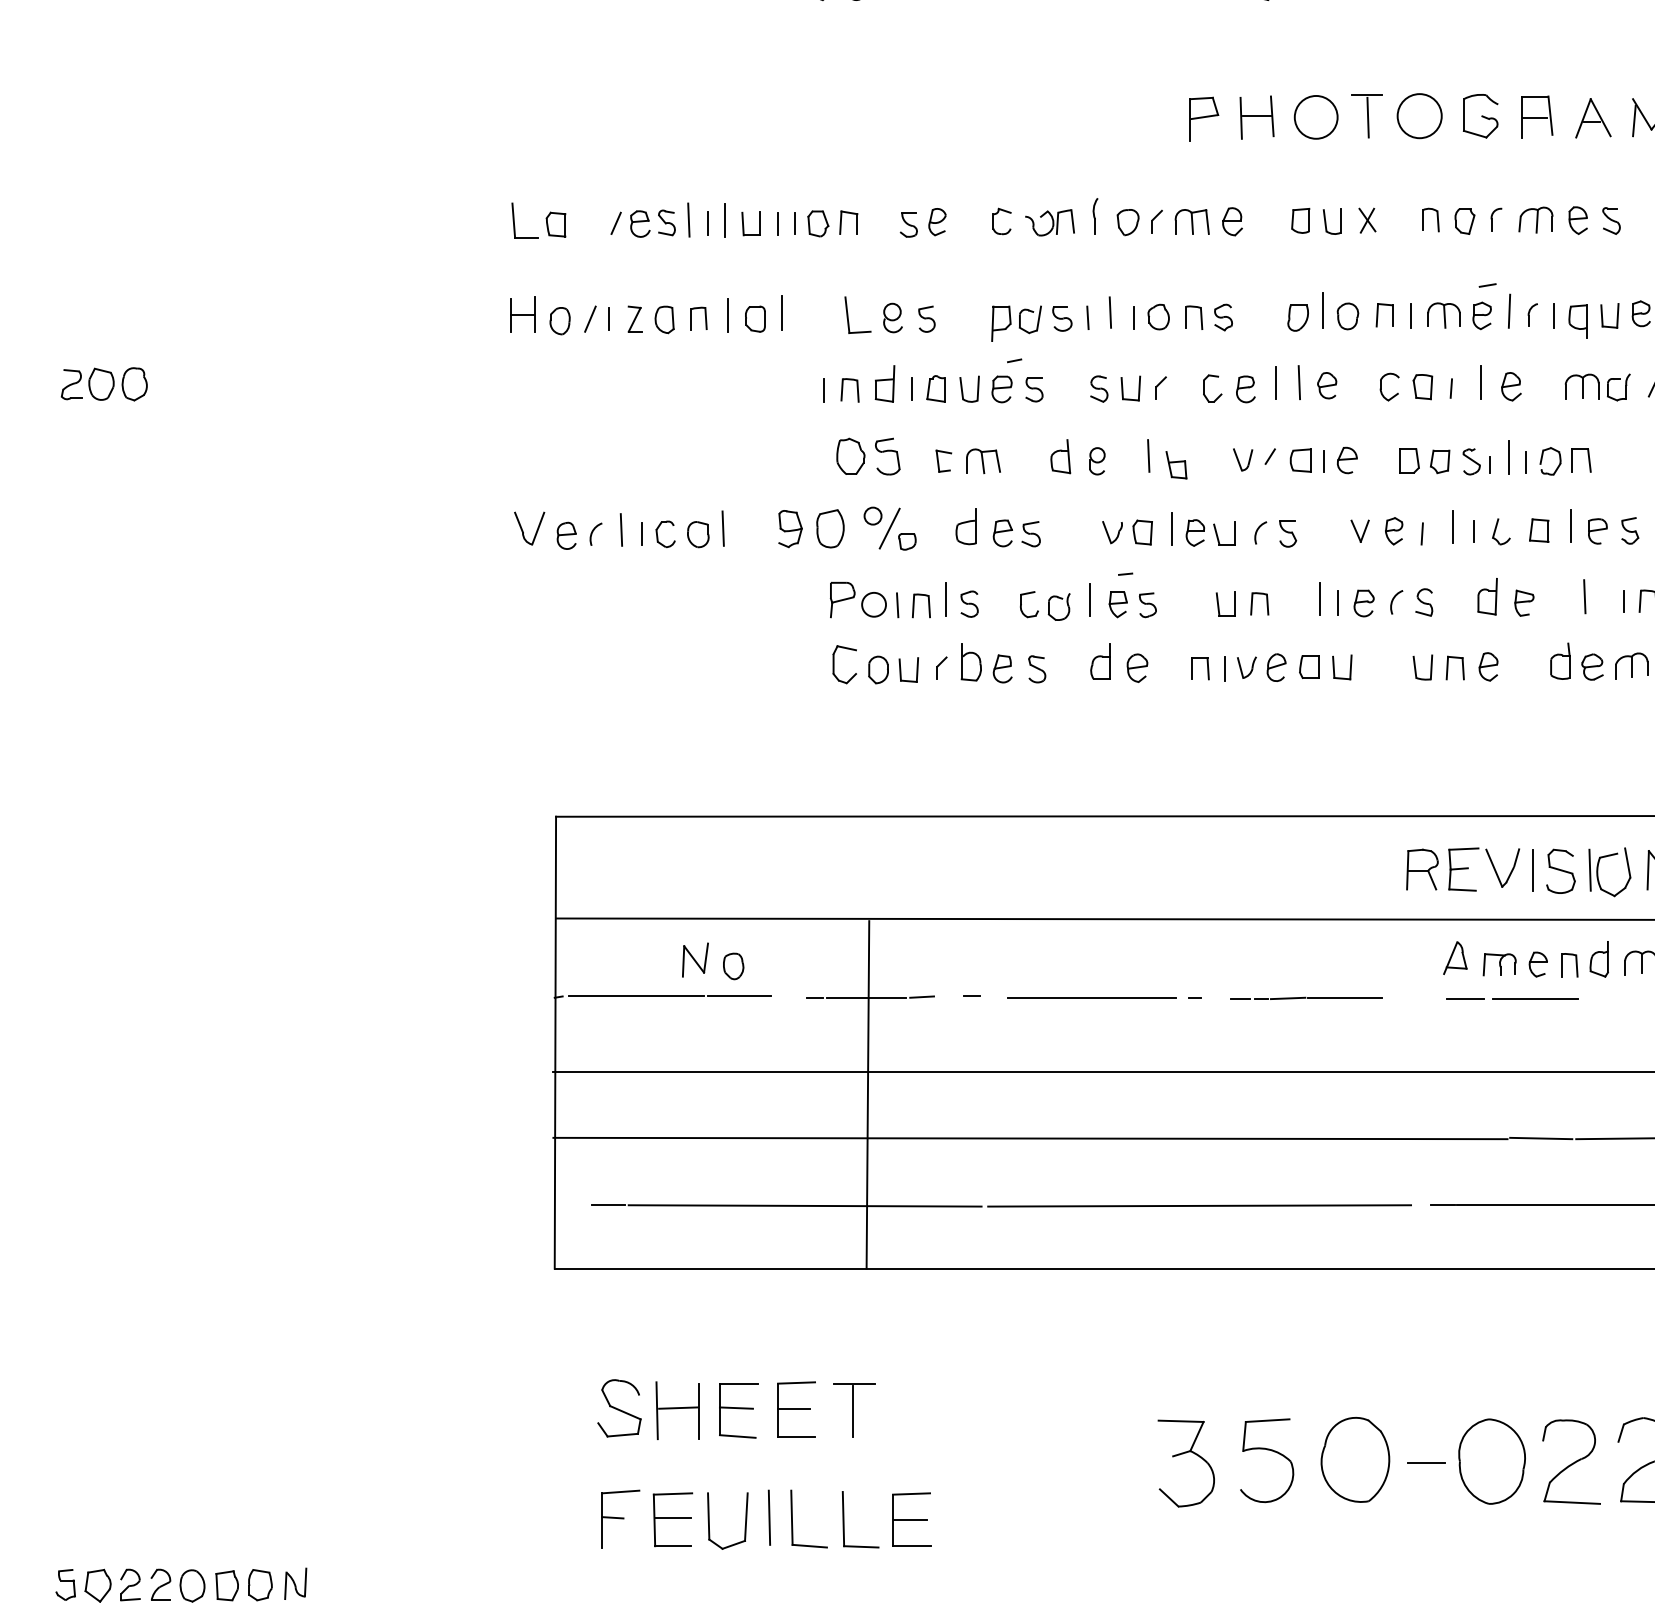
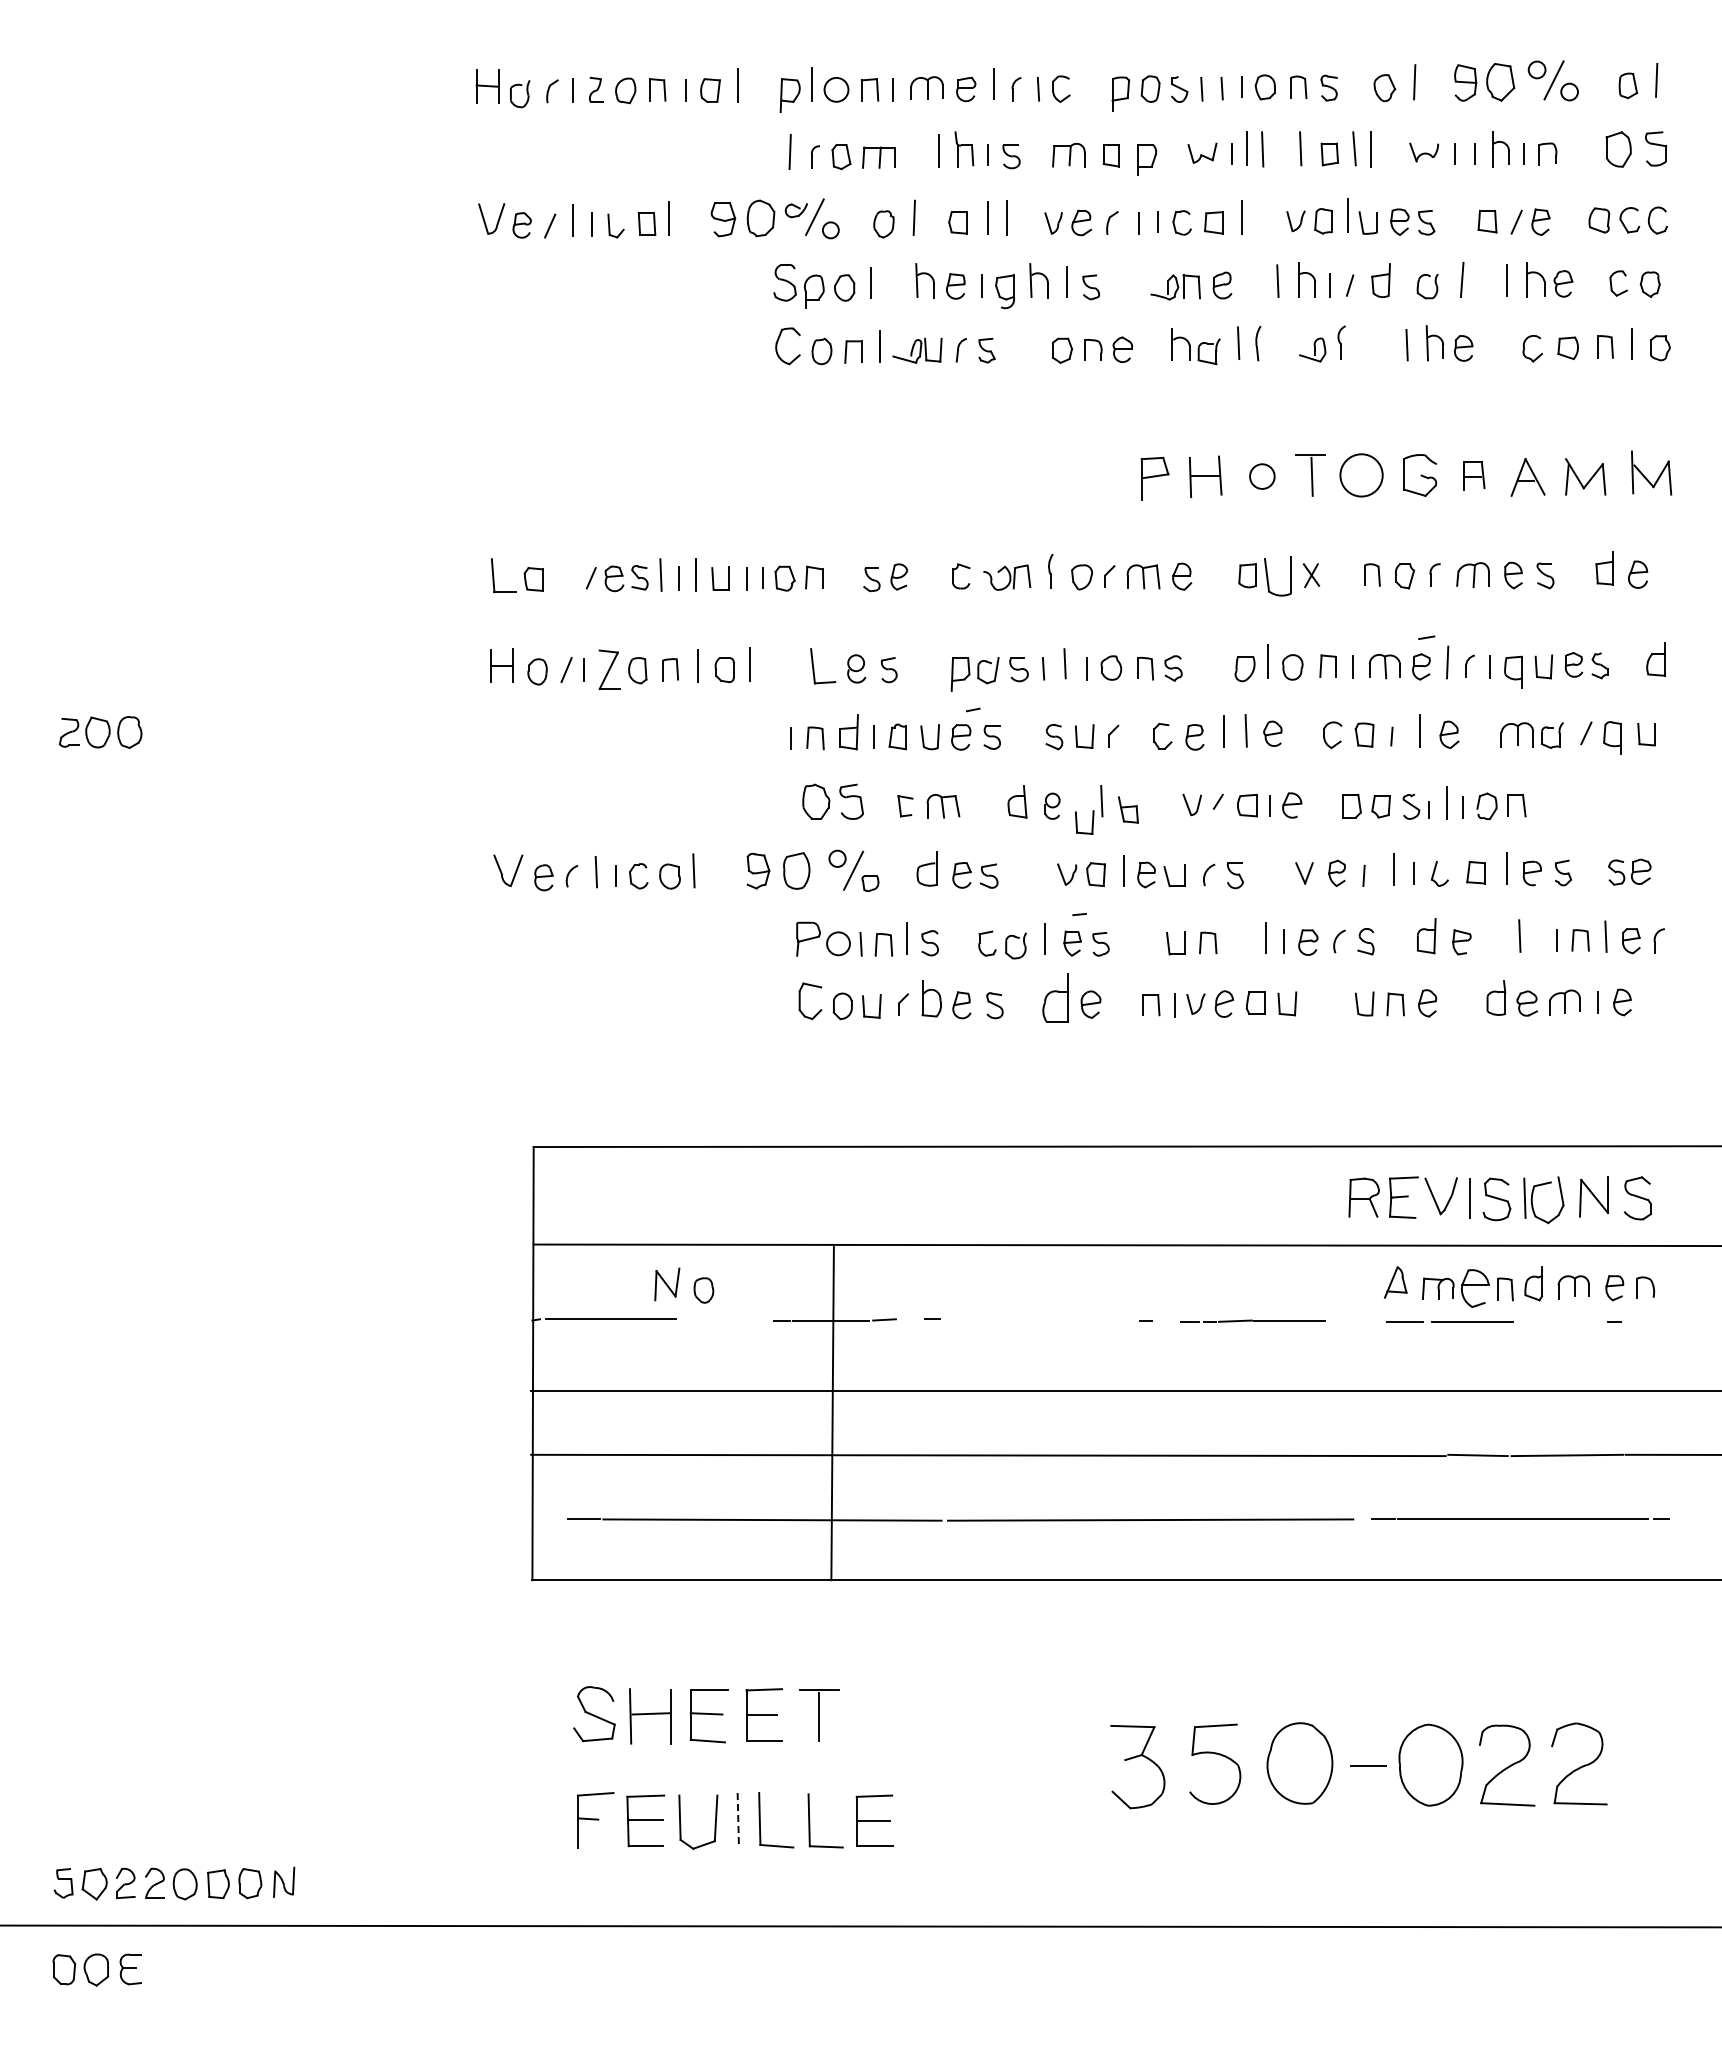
part: (1537, 116) -> (1474, 475), size x0.7
circle: (1315, 117) -> (1261, 476), size x0.6
part: (1332, 221) -> (1277, 576), size x1.6
part: (635, 319) -> (609, 670), size x1.6
part: (1123, 478) -> (1077, 822), added
part: (1099, 660) -> (1054, 997), size x1.4
part: (1538, 964) -> (1475, 1288), size x1.6
line: (739, 996) -> (709, 1319), removed
line: (1091, 997) -> (1046, 1320), removed
line: (769, 1518) -> (738, 1819), solid -> dashed

